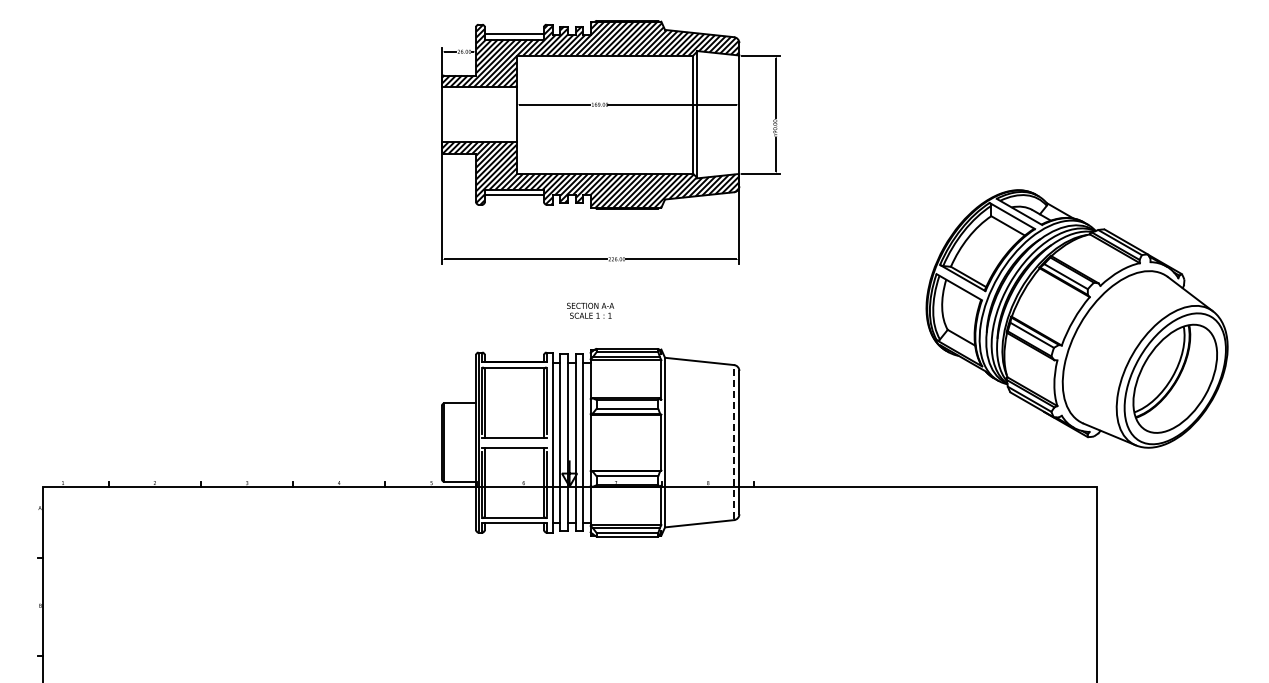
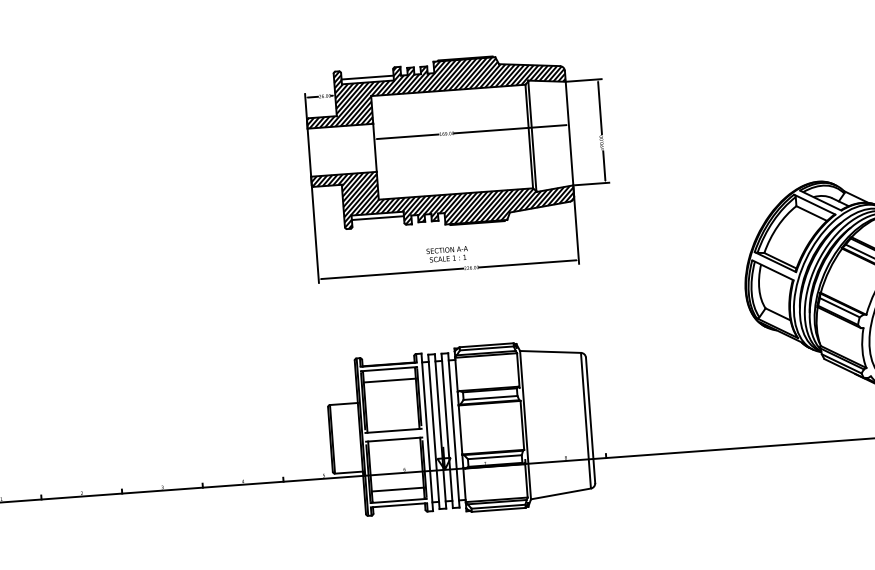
text: (590, 310) -> (447, 254), moved
line: (514, 380) -> (389, 380), added
line: (734, 442) -> (586, 420), dashed -> solid
line: (514, 505) -> (397, 489), added

